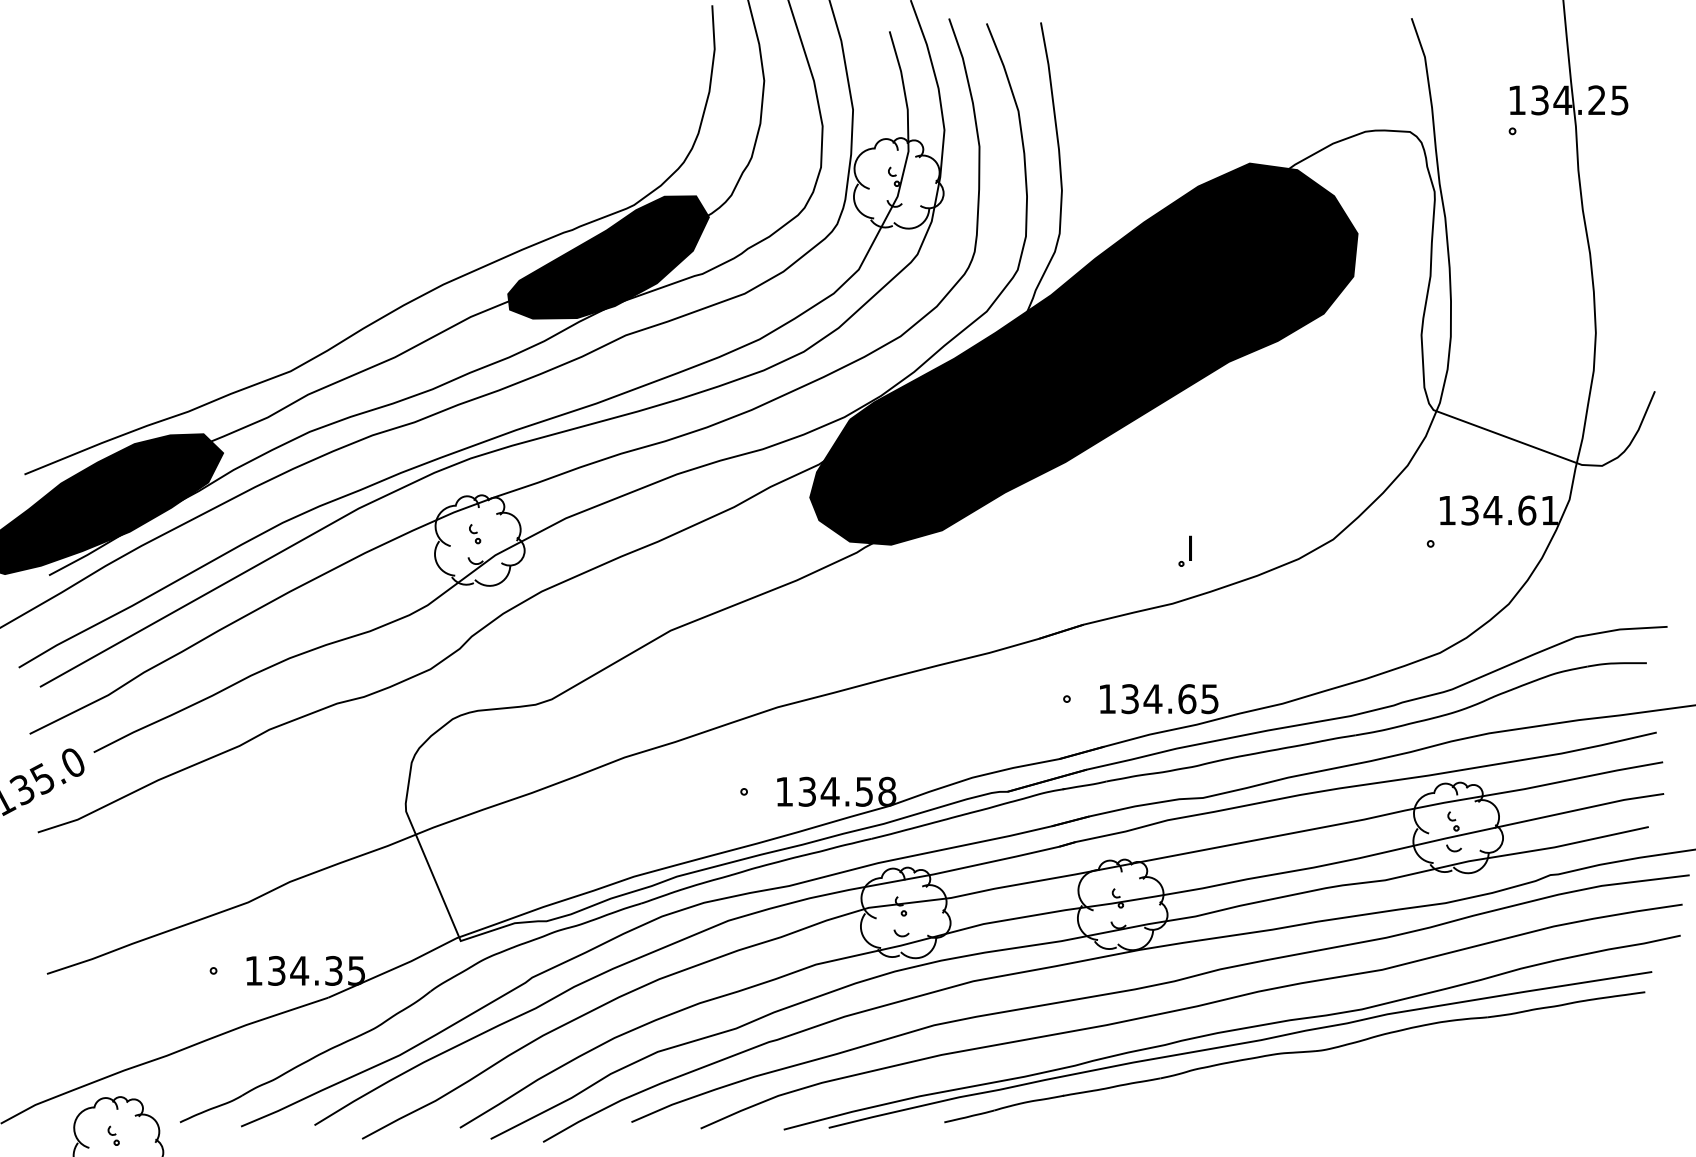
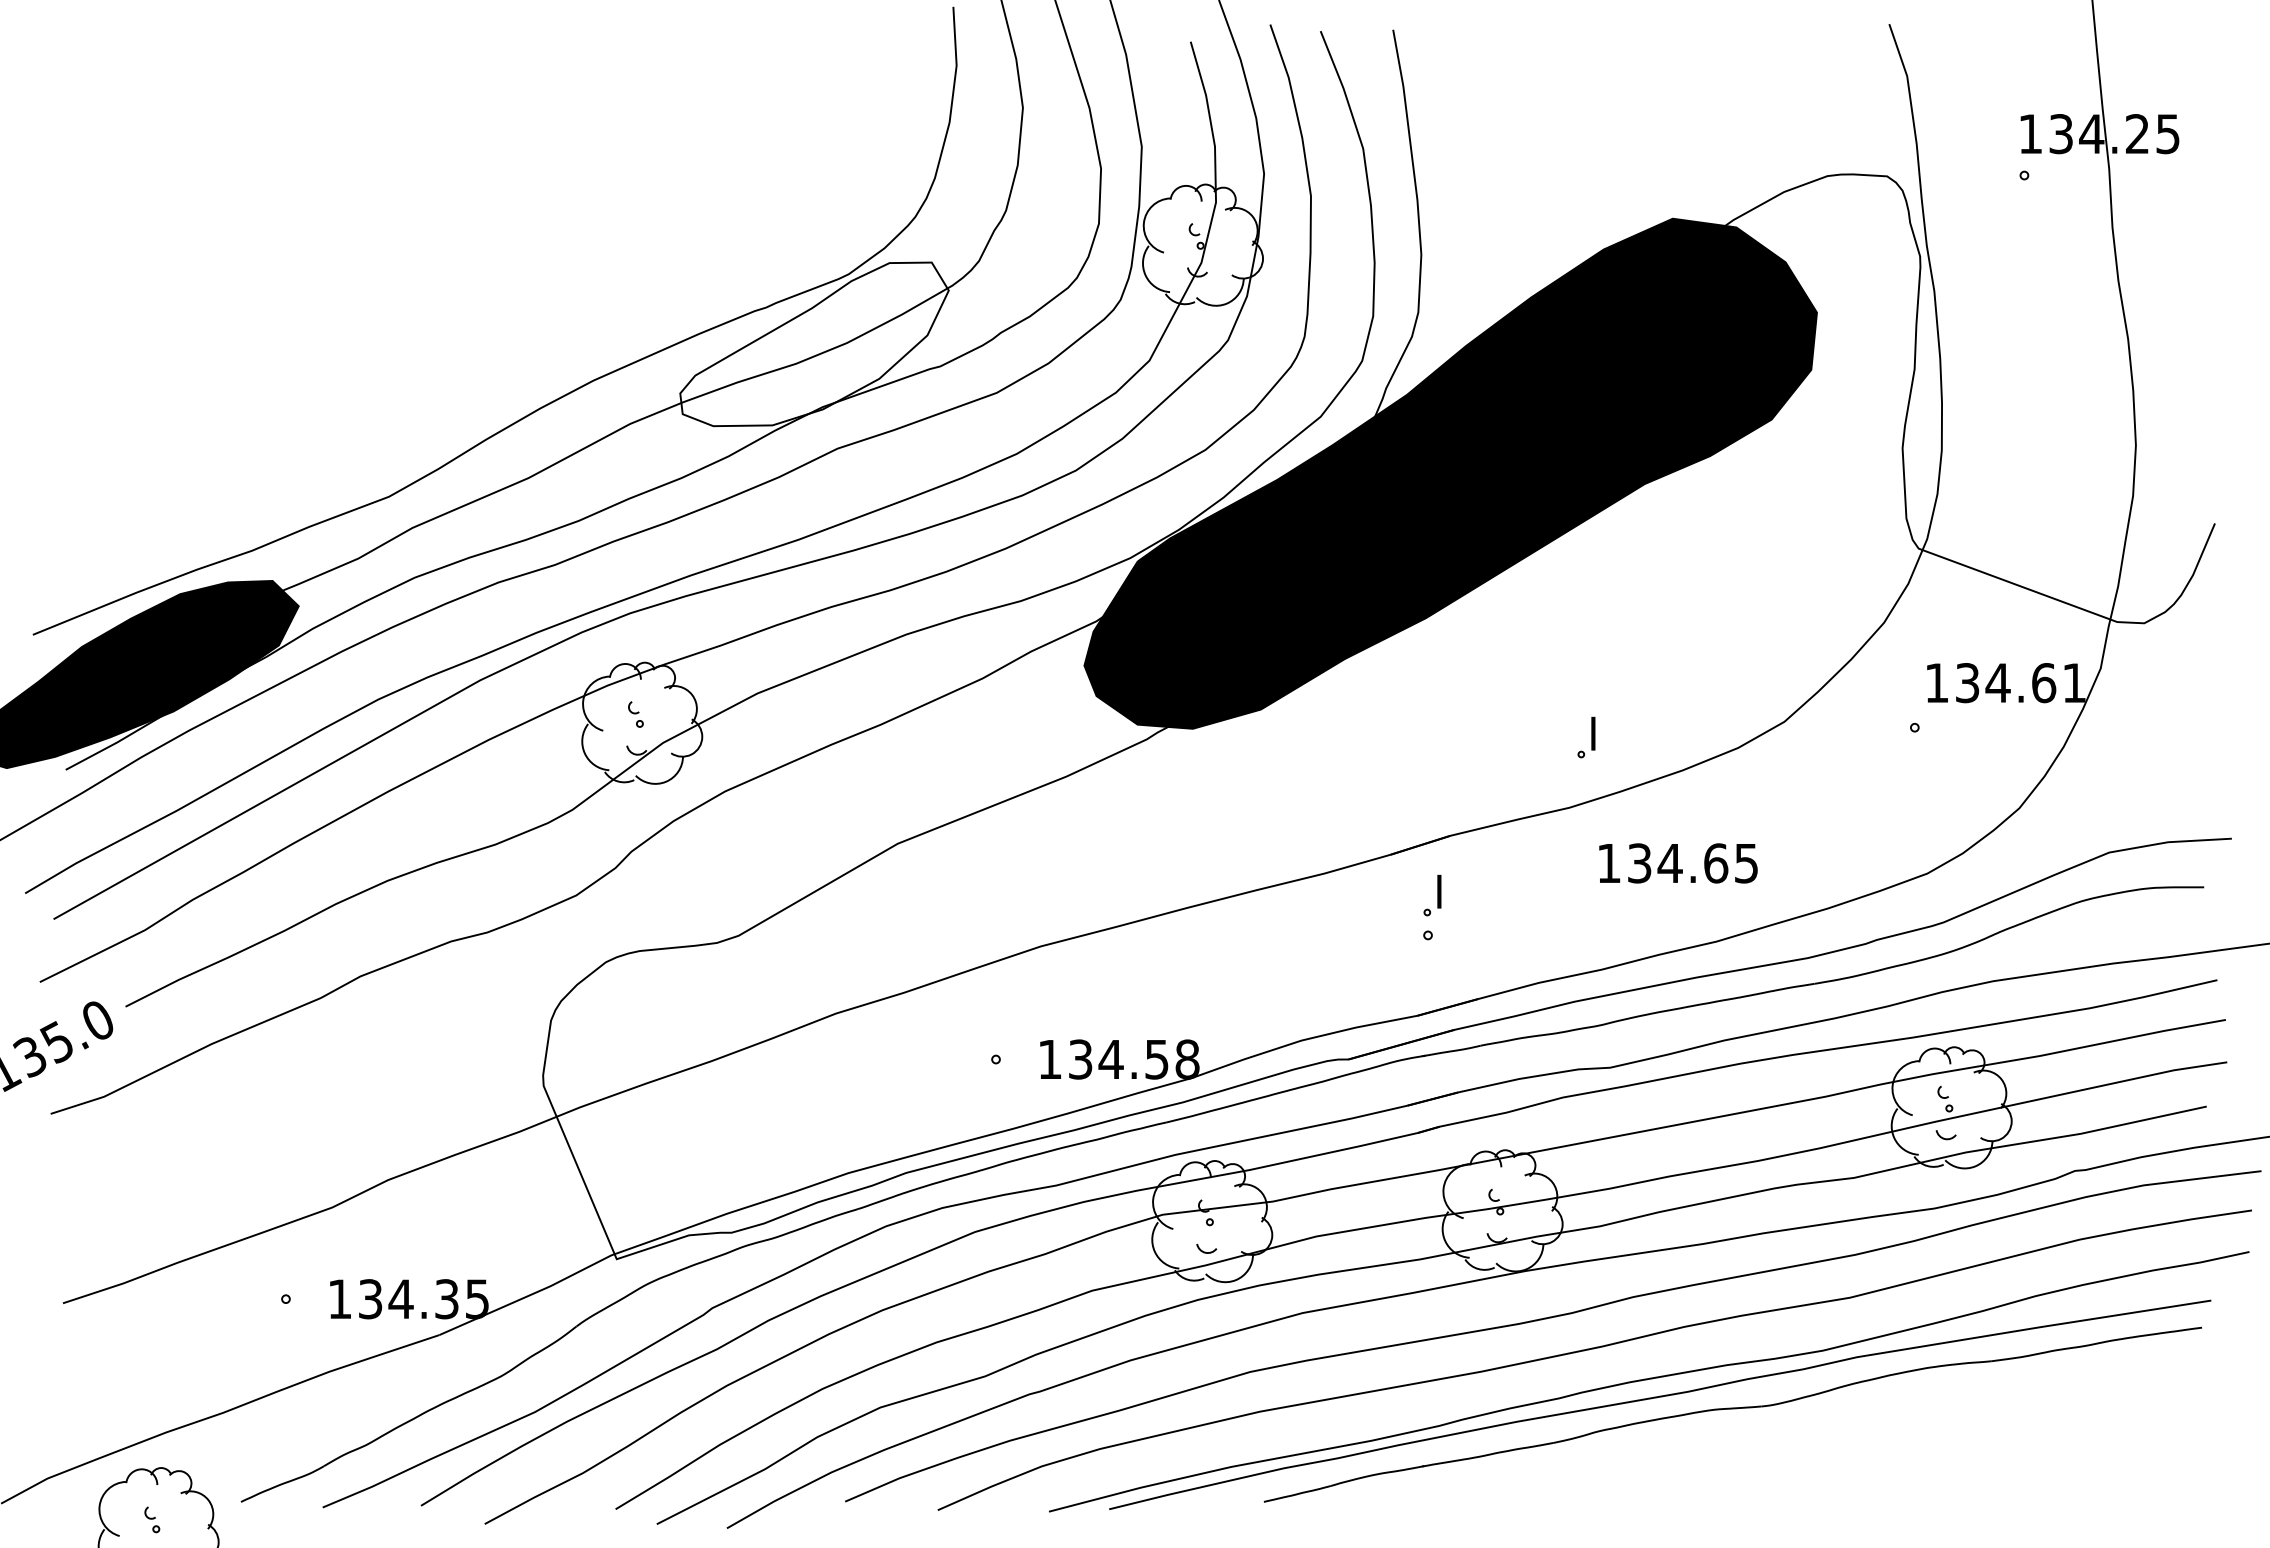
fill: (608, 257) -> (814, 344), removed
part: (1070, 669) -> (1432, 895), added
text: (1159, 699) -> (1678, 863), moved

